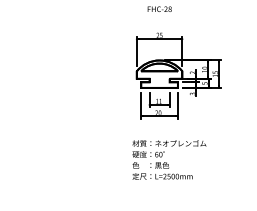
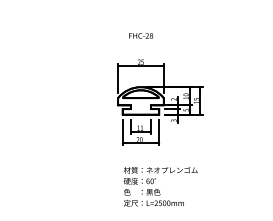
text: (169, 159) -> (160, 186), moved

